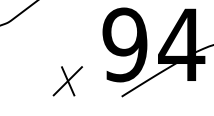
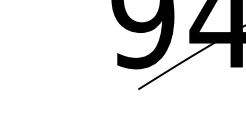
part: (67, 81) -> (62, 68), removed

